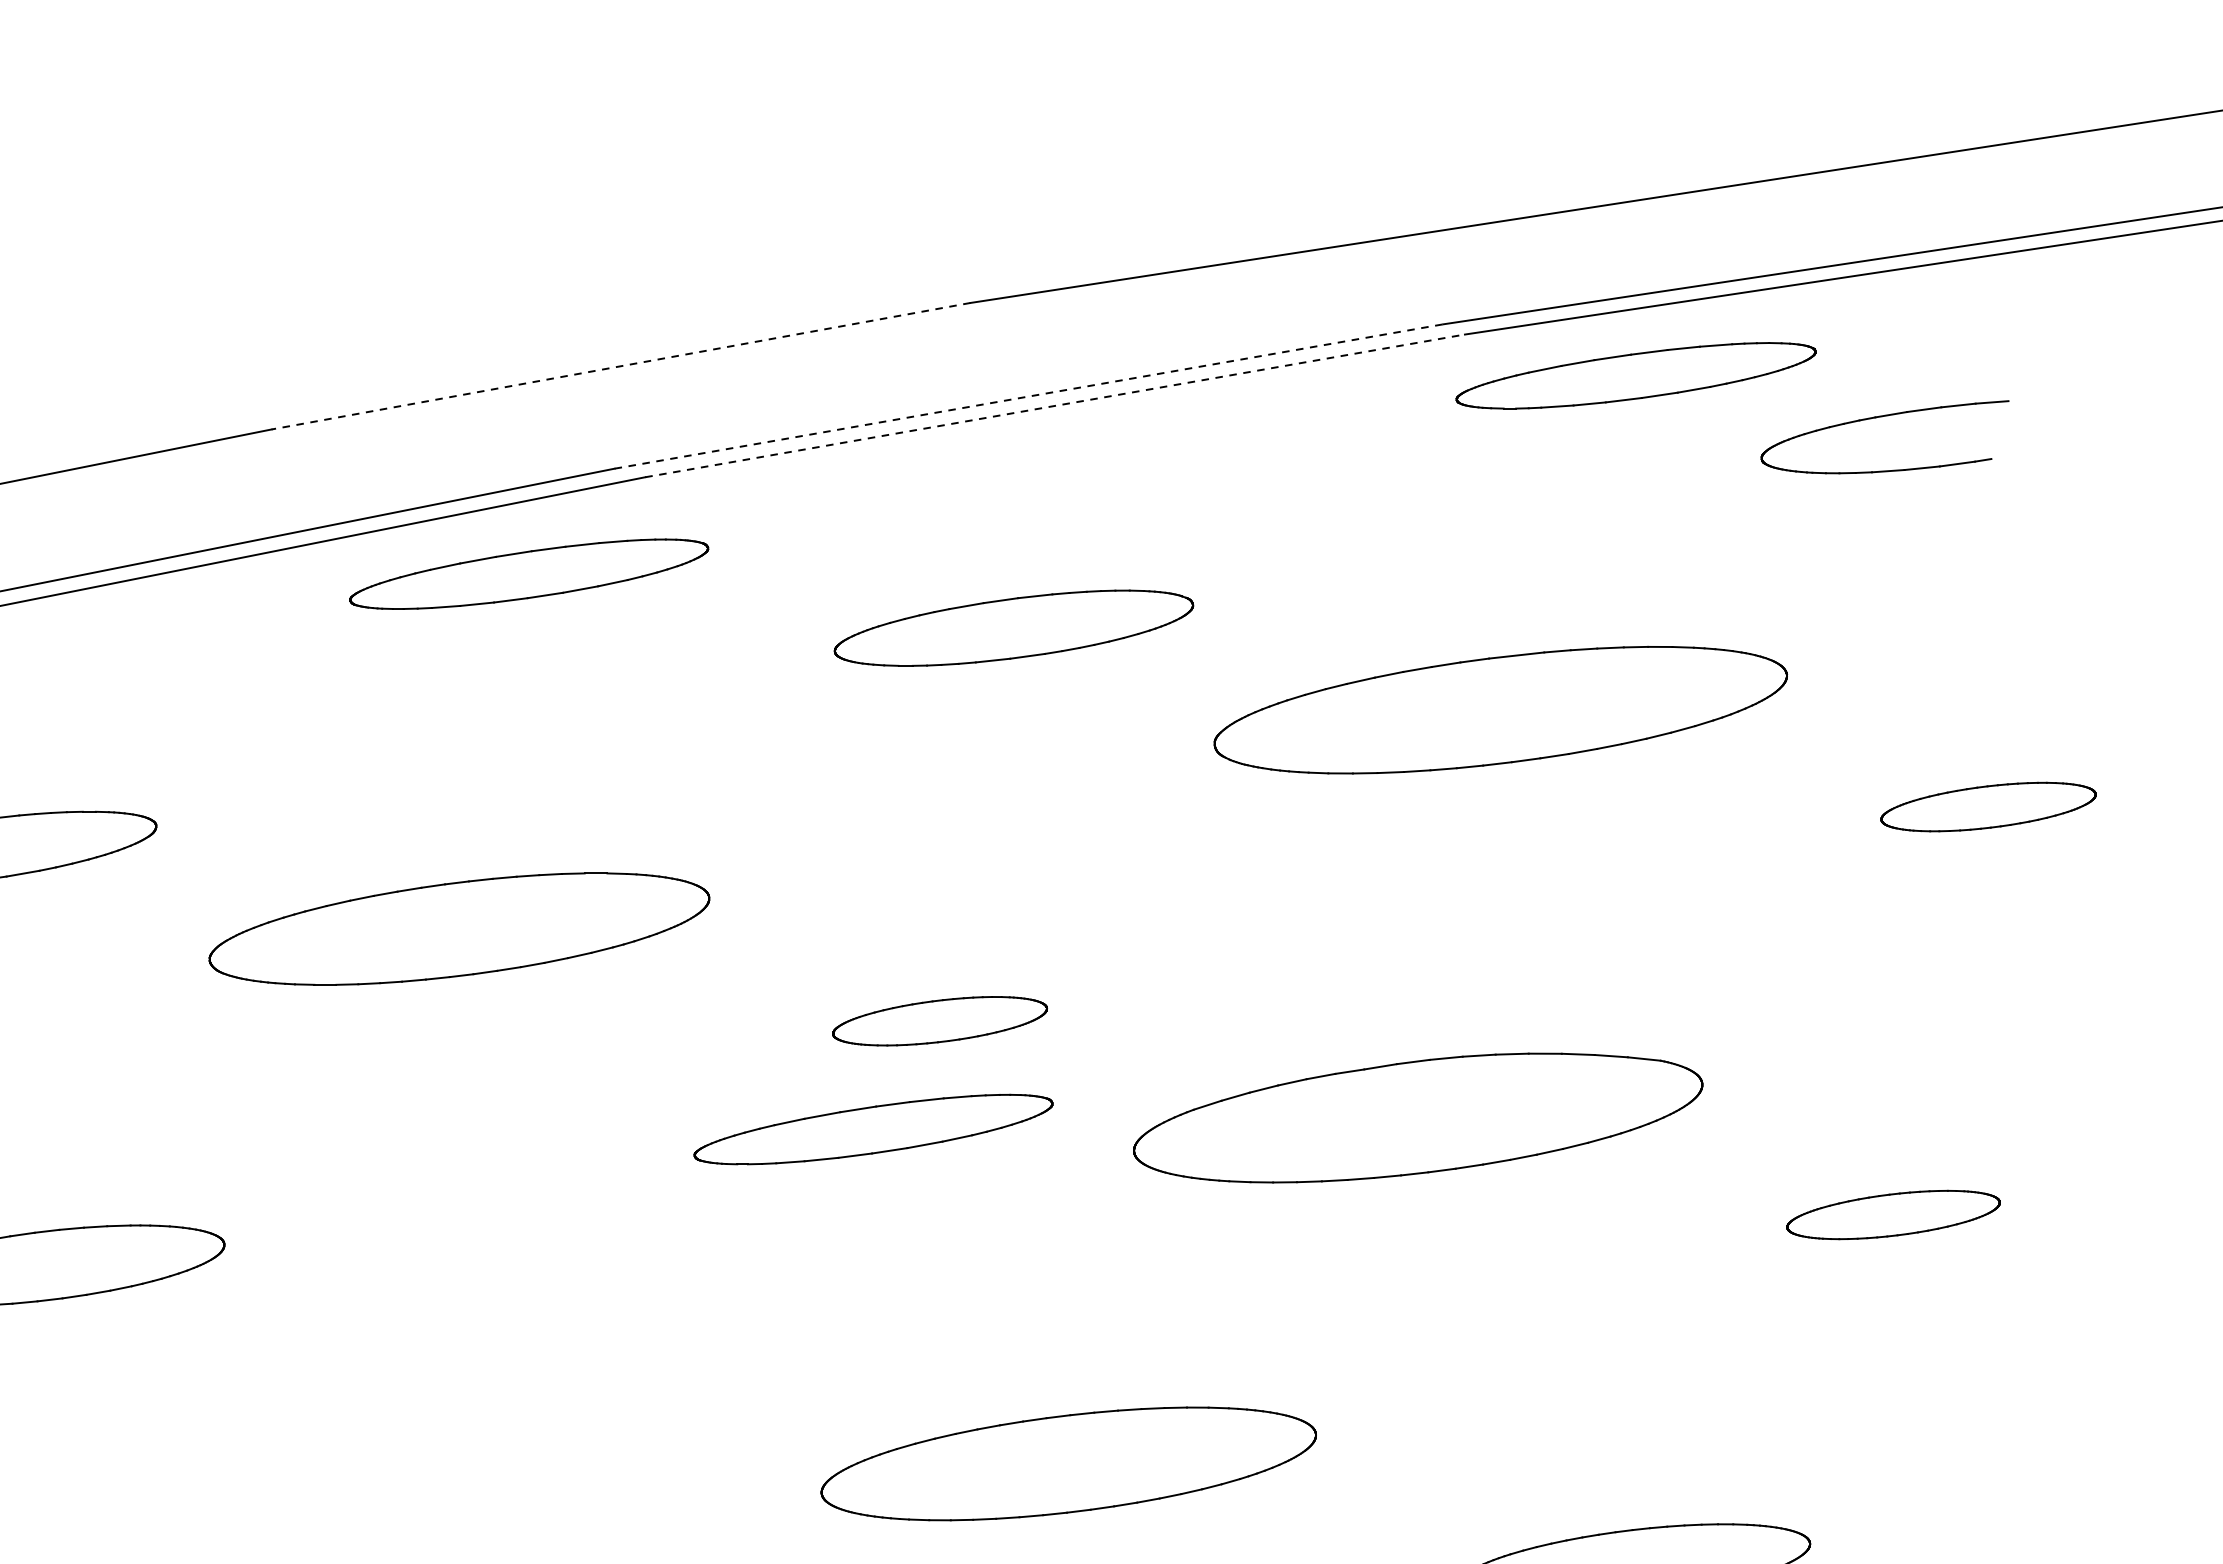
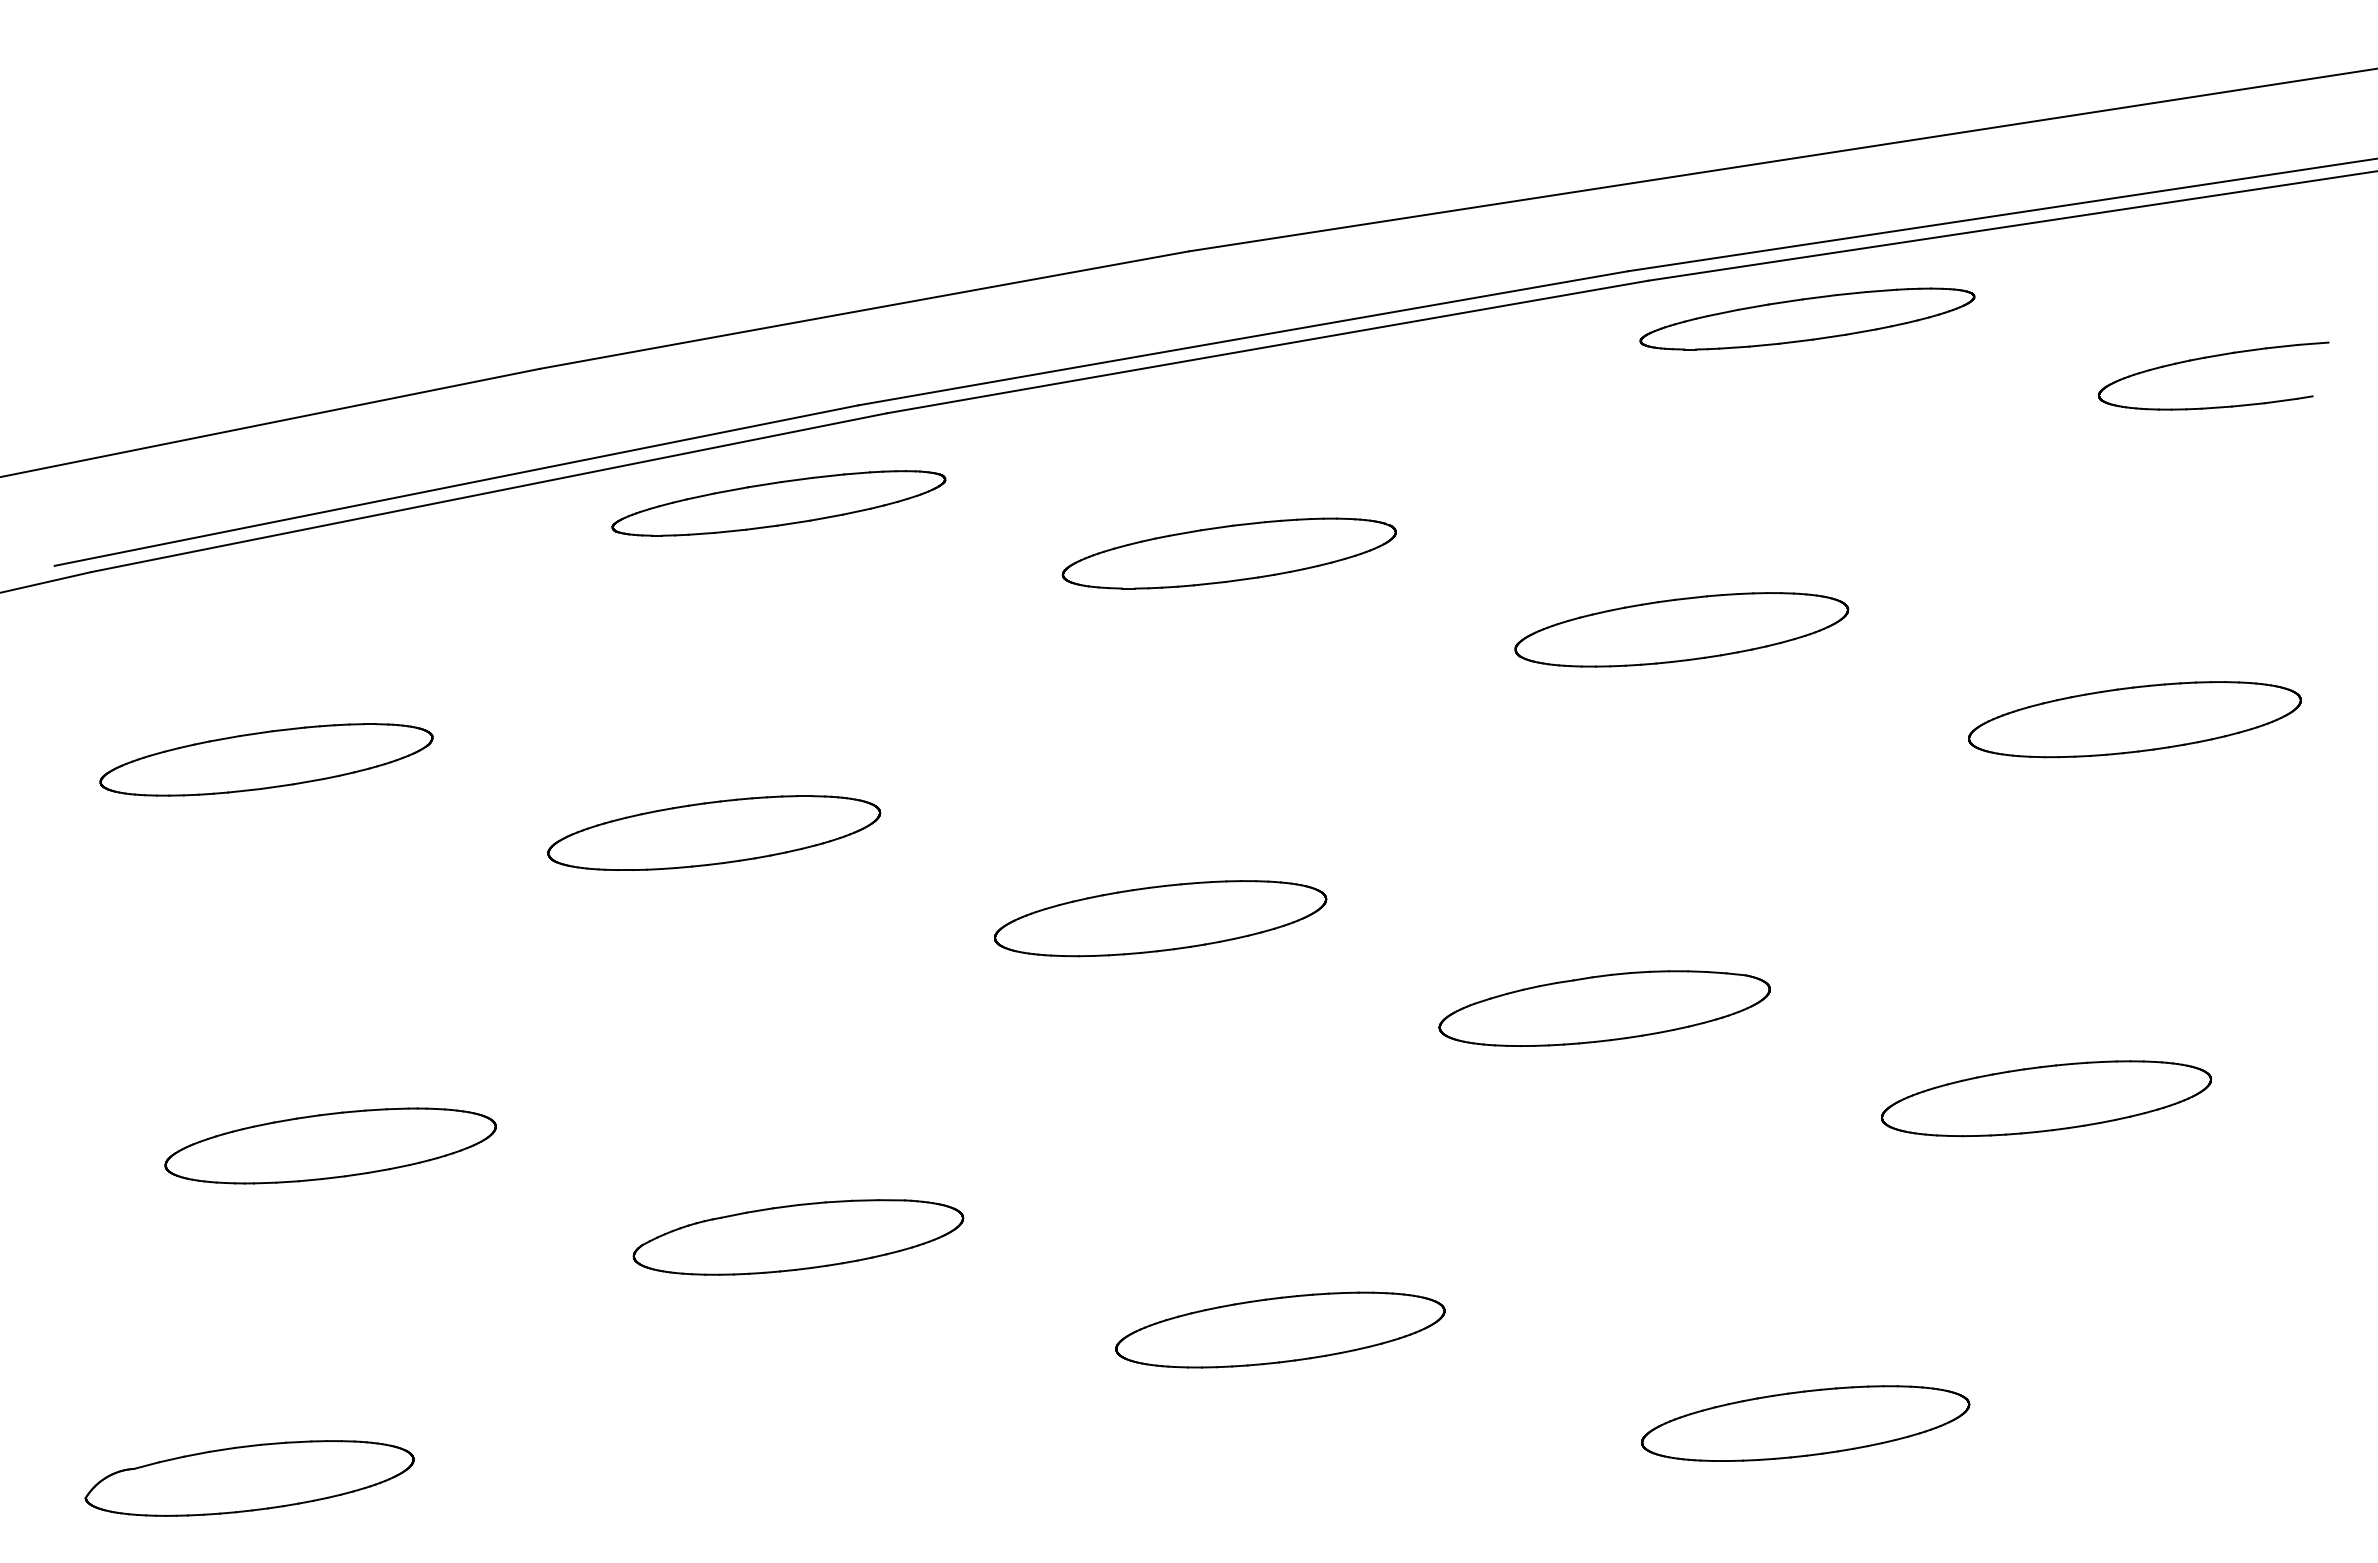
line: (620, 366) -> (863, 310), dashed -> solid
line: (1029, 396) -> (1243, 338), dashed -> solid
line: (1054, 406) -> (1267, 347), dashed -> solid
part: (1884, 417) -> (2213, 357), moved
part: (1500, 709) -> (1681, 629), size x0.62
part: (1988, 806) -> (2134, 719), size x1.67
part: (459, 928) -> (714, 832), size x0.71
part: (939, 1020) -> (1160, 918), size x1.67
part: (1417, 1117) -> (1604, 1008), size x0.62
part: (873, 1129) -> (1098, 1019), removed
part: (1893, 1214) -> (2046, 1098), size x1.67
part: (550, 1364) -> (798, 1237), added
part: (1068, 1463) -> (1280, 1329), size x0.71

